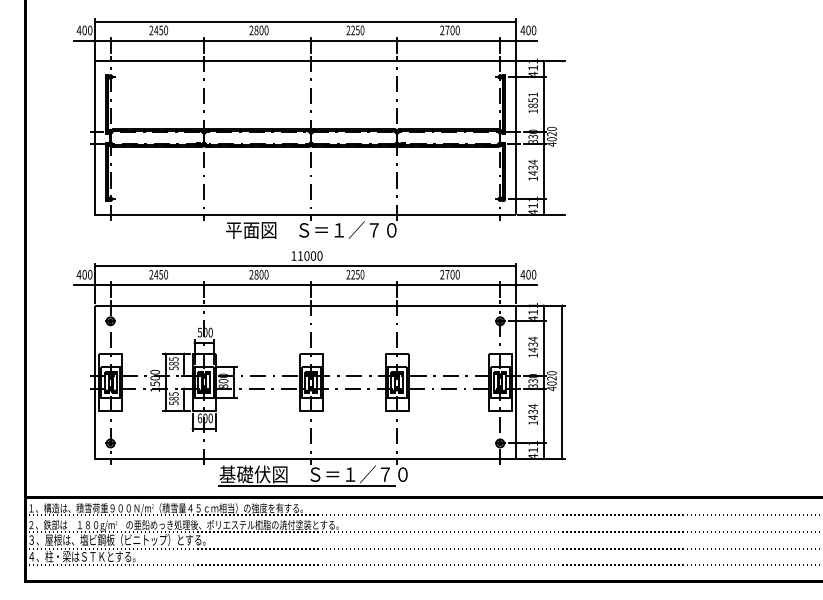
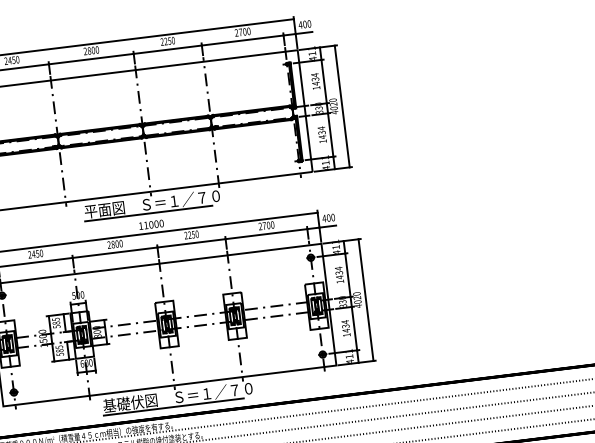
text: (532, 100) -> (314, 79), 1851 -> 1434
line: (562, 137) -> (342, 106), added
line: (305, 241) -> (148, 213), added

